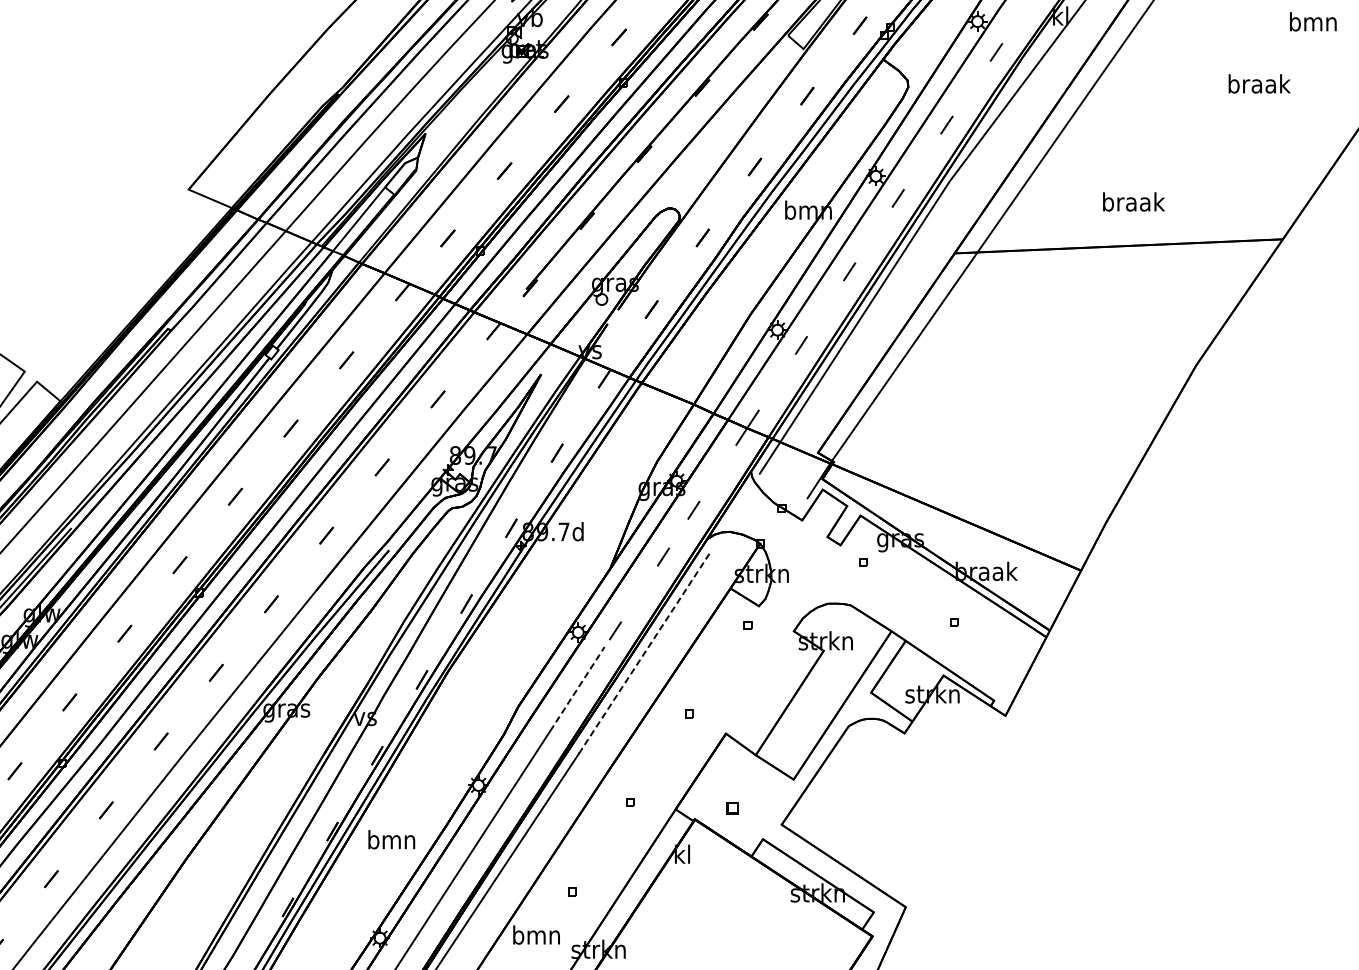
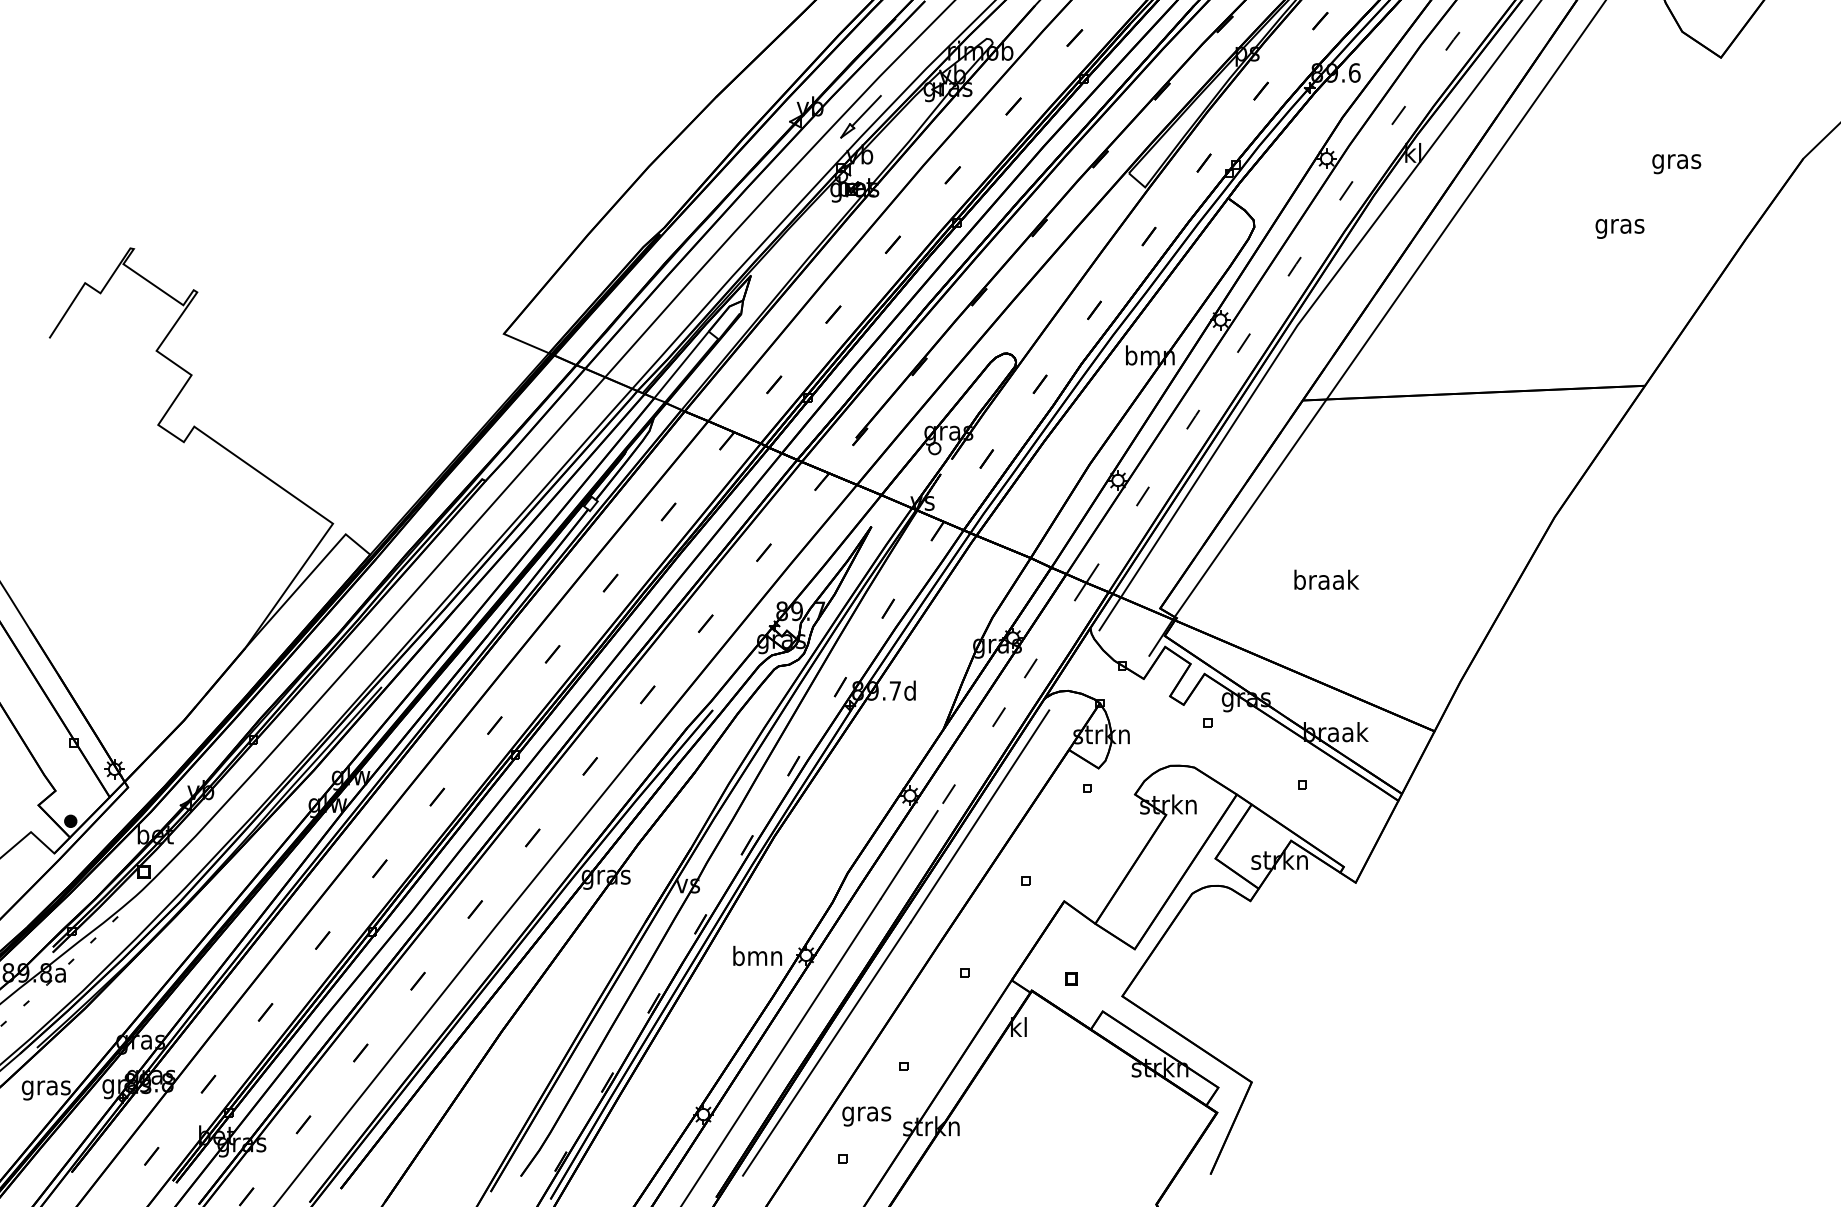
text: (1313, 24) -> (1676, 161), bmn -> gras
text: (1259, 85) -> (1620, 225), braak -> gras
text: (1133, 201) -> (1326, 579), moved
line: (645, 652) -> (980, 816), dashed -> solid
line: (577, 688) -> (909, 854), dashed -> solid
text: (391, 839) -> (757, 955), moved
text: (536, 937) -> (866, 1113), bmn -> gras

